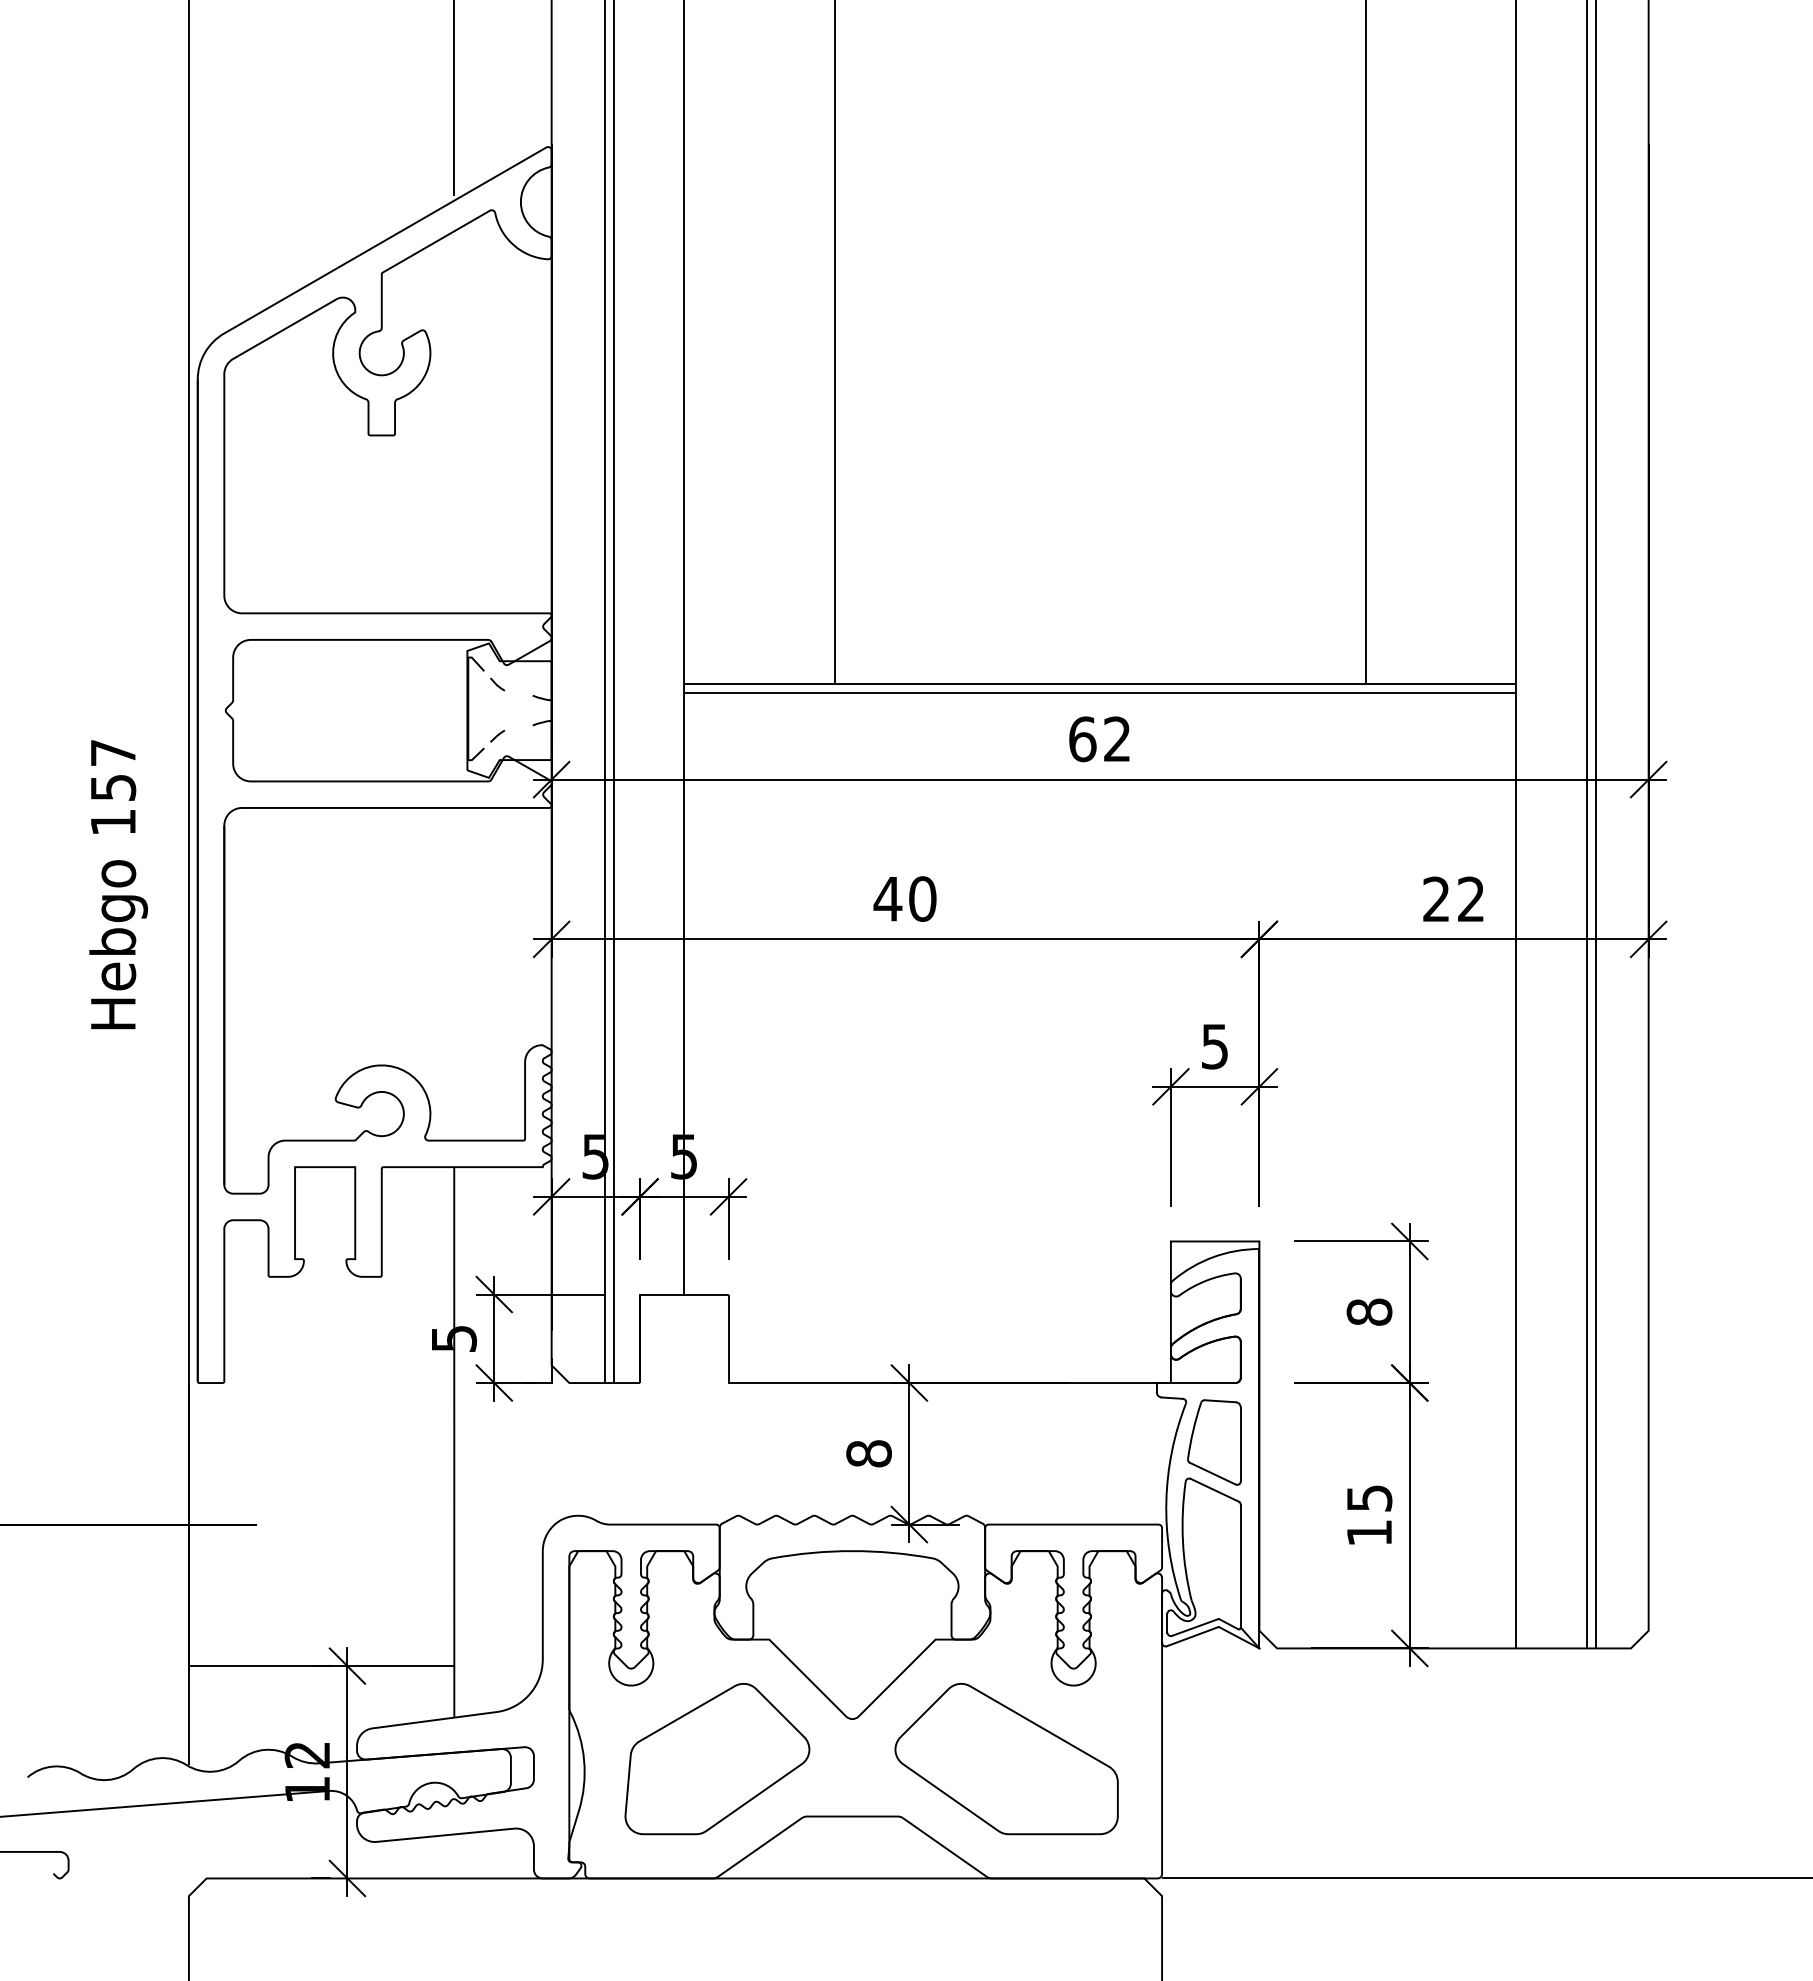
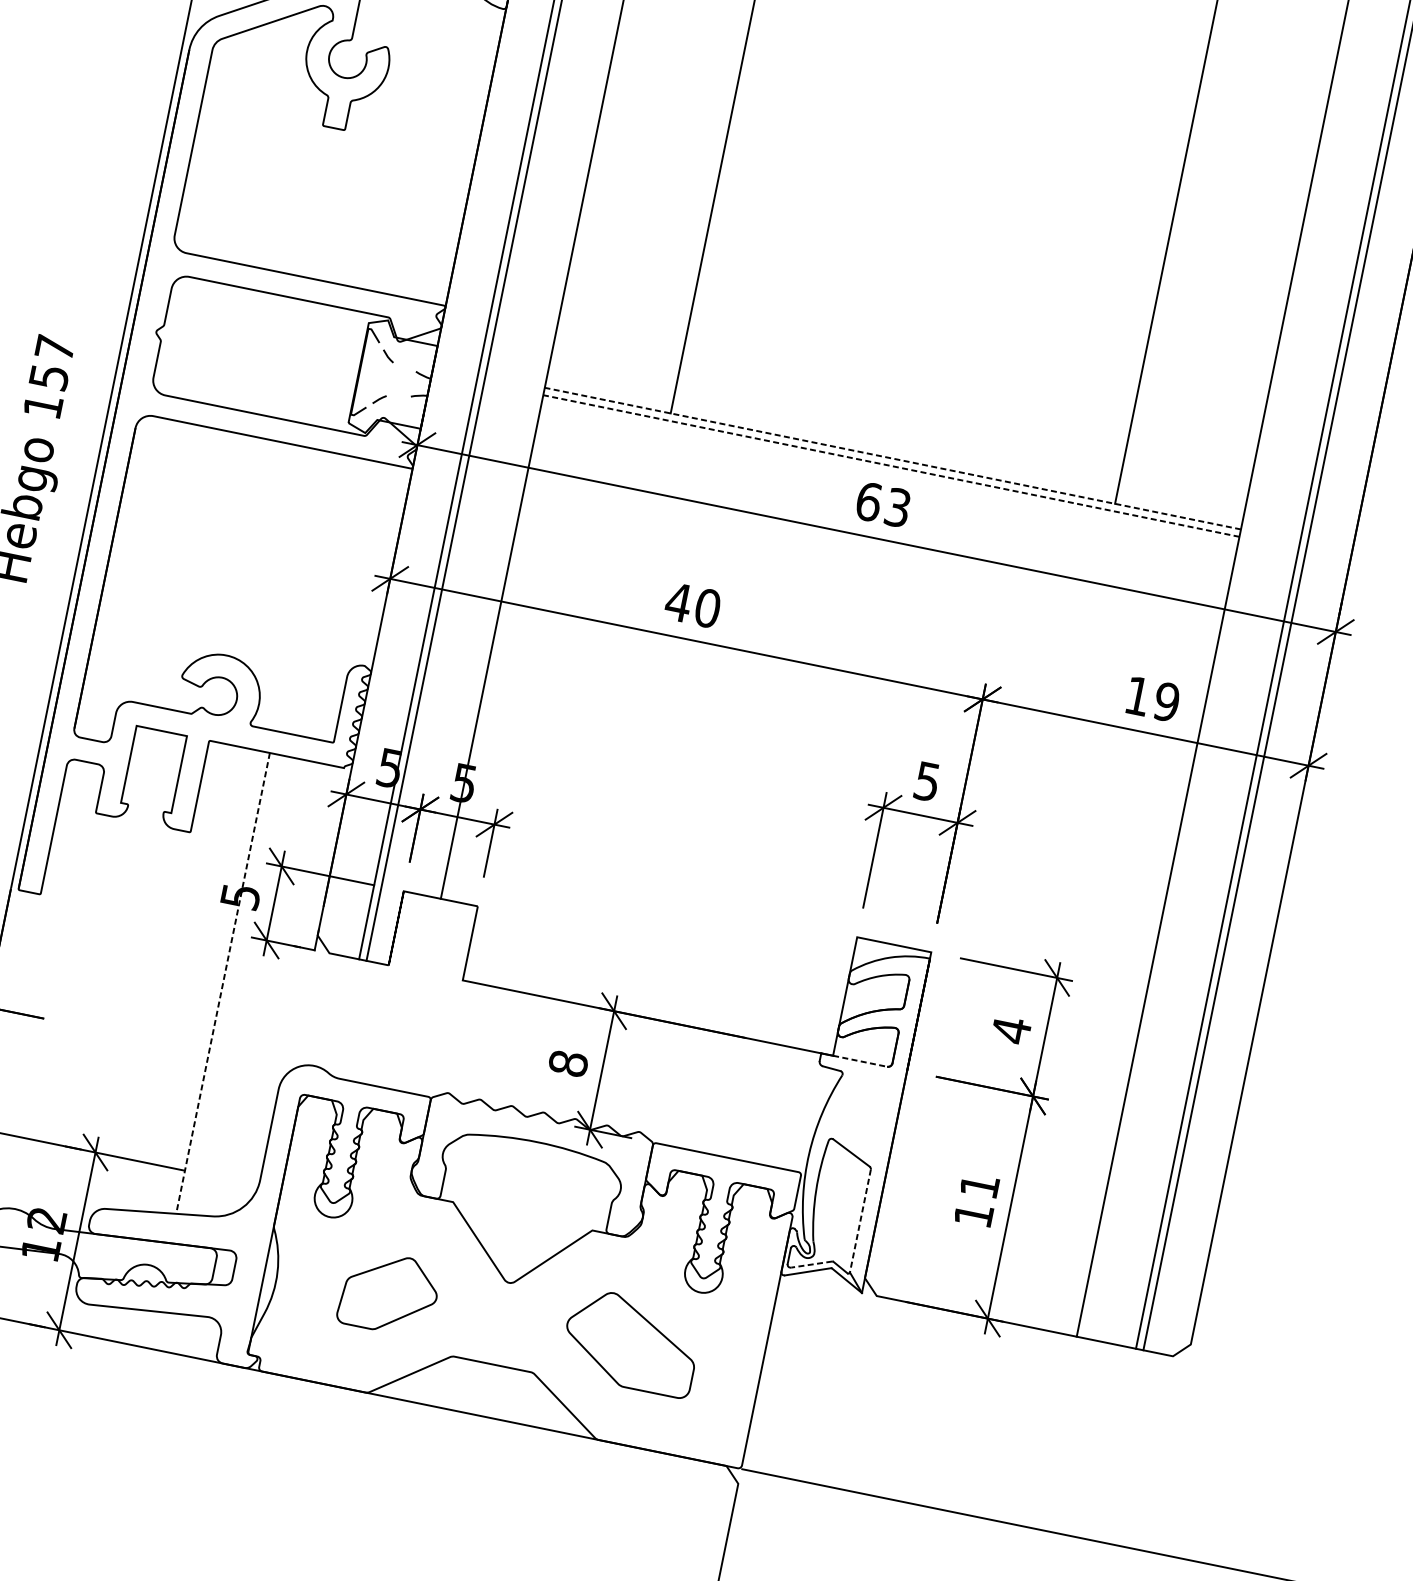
line: (1100, 684) -> (893, 459), solid -> dashed
line: (1100, 692) -> (891, 465), solid -> dashed
text: (1117, 739) -> (897, 507), 62 -> 63
text: (1453, 899) -> (1152, 699), 22 -> 19
text: (1369, 1312) -> (1011, 1030), 8 -> 4
line: (1203, 1383) -> (860, 1061), solid -> dashed
line: (454, 1442) -> (223, 983), solid -> dashed
part: (1214, 1442) -> (859, 1112), removed
text: (1369, 1498) -> (979, 1186), 15 -> 11
line: (1240, 1566) -> (860, 1221), solid -> dashed
line: (1194, 1627) -> (811, 1264), solid -> dashed
part: (717, 1759) -> (389, 1293), size x0.6
part: (1006, 1759) -> (631, 1342), size x0.7

